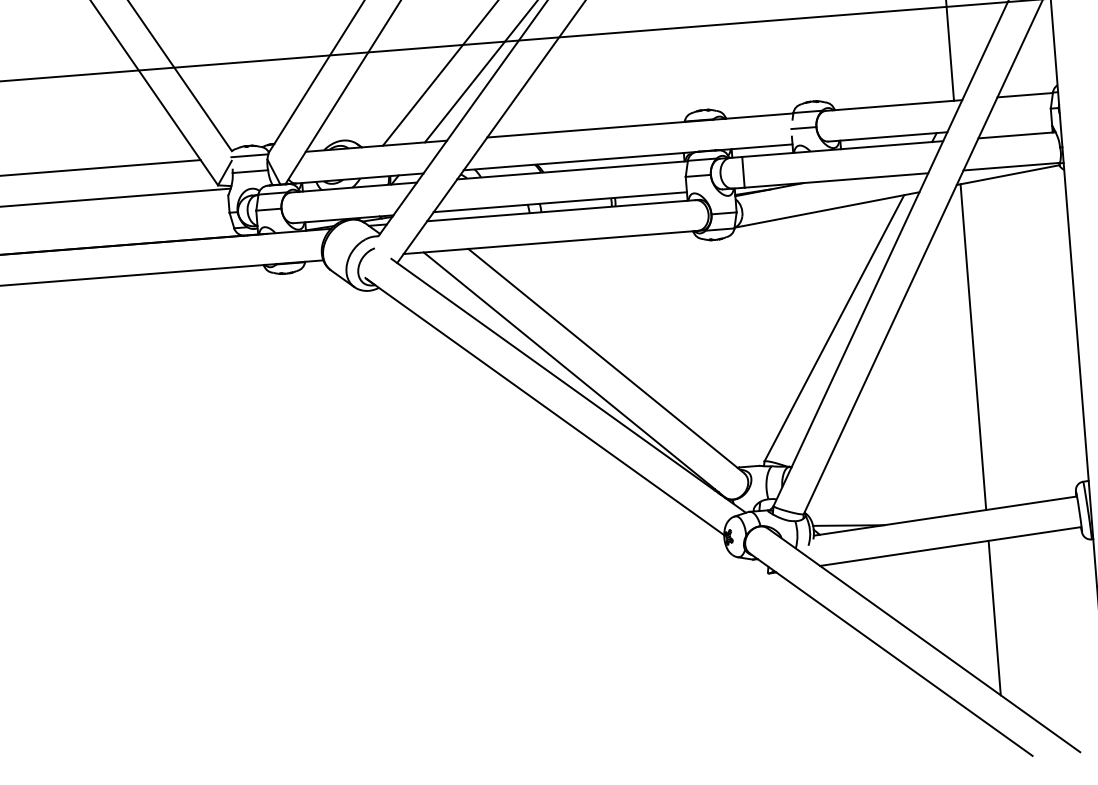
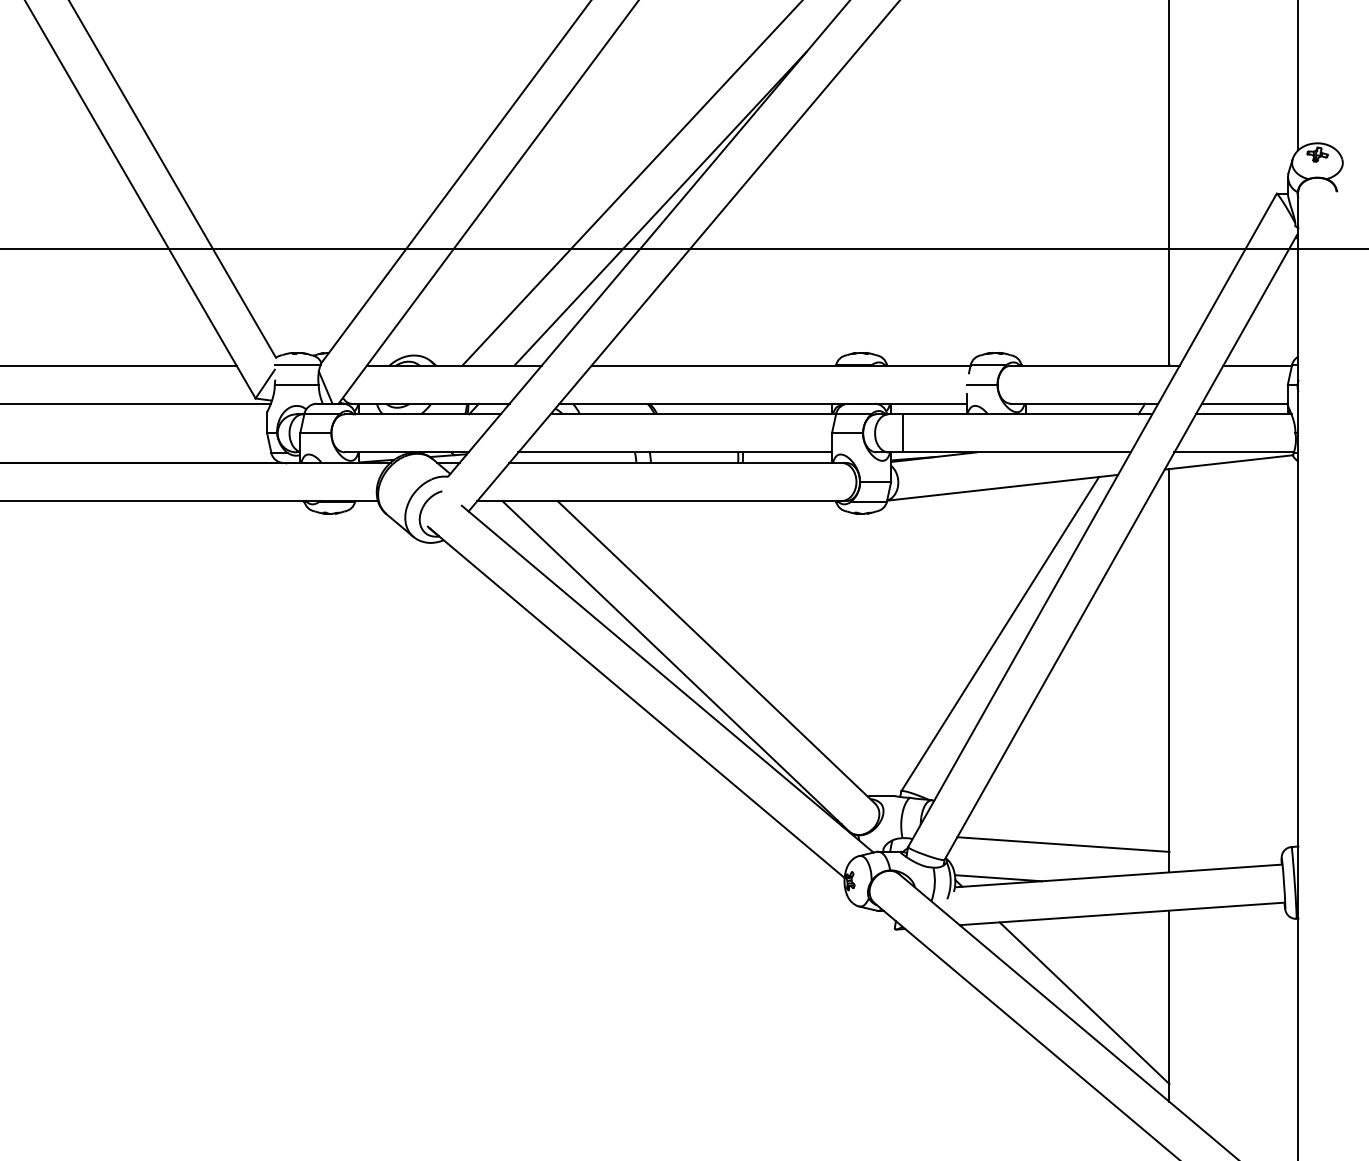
line: (1016, 126) -> (1244, 403), added
line: (898, 494) -> (1063, 844), added
line: (925, 621) -> (1084, 1003), added

